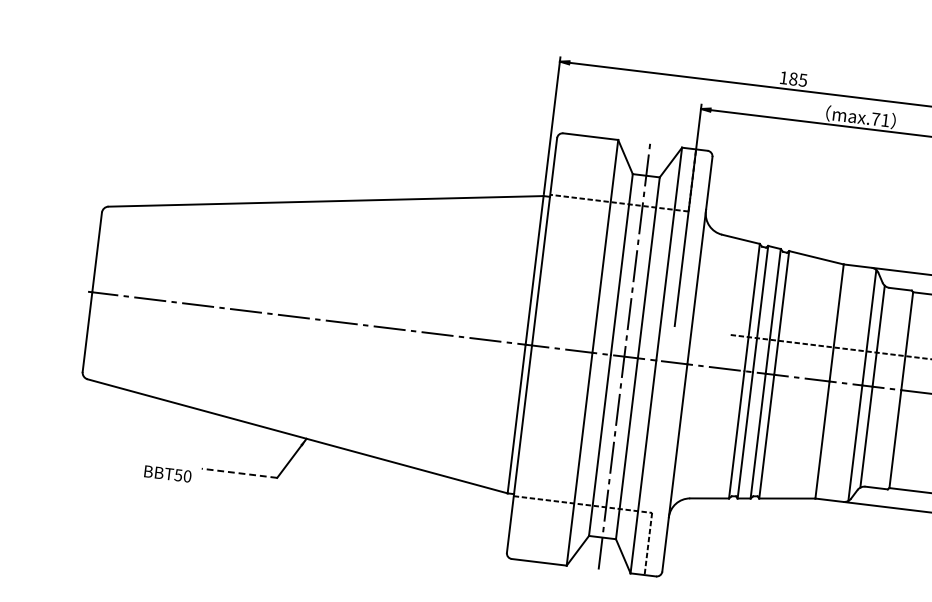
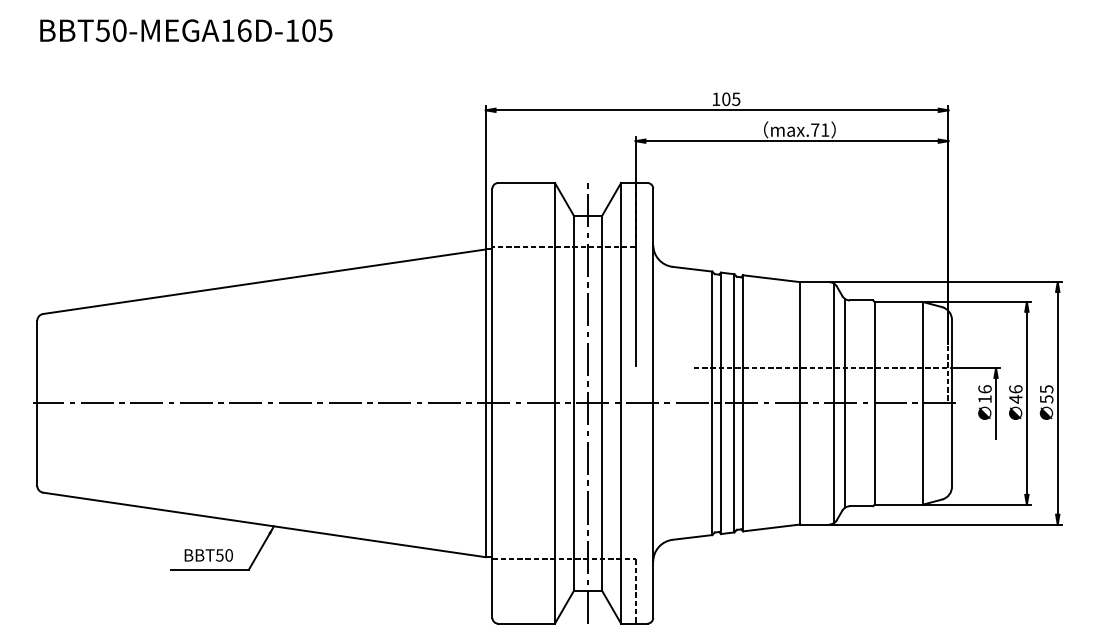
text: (793, 79) -> (726, 99), 185 -> 105
line: (239, 472) -> (209, 569), dashed -> solid
text: (167, 474) -> (208, 555), moved

